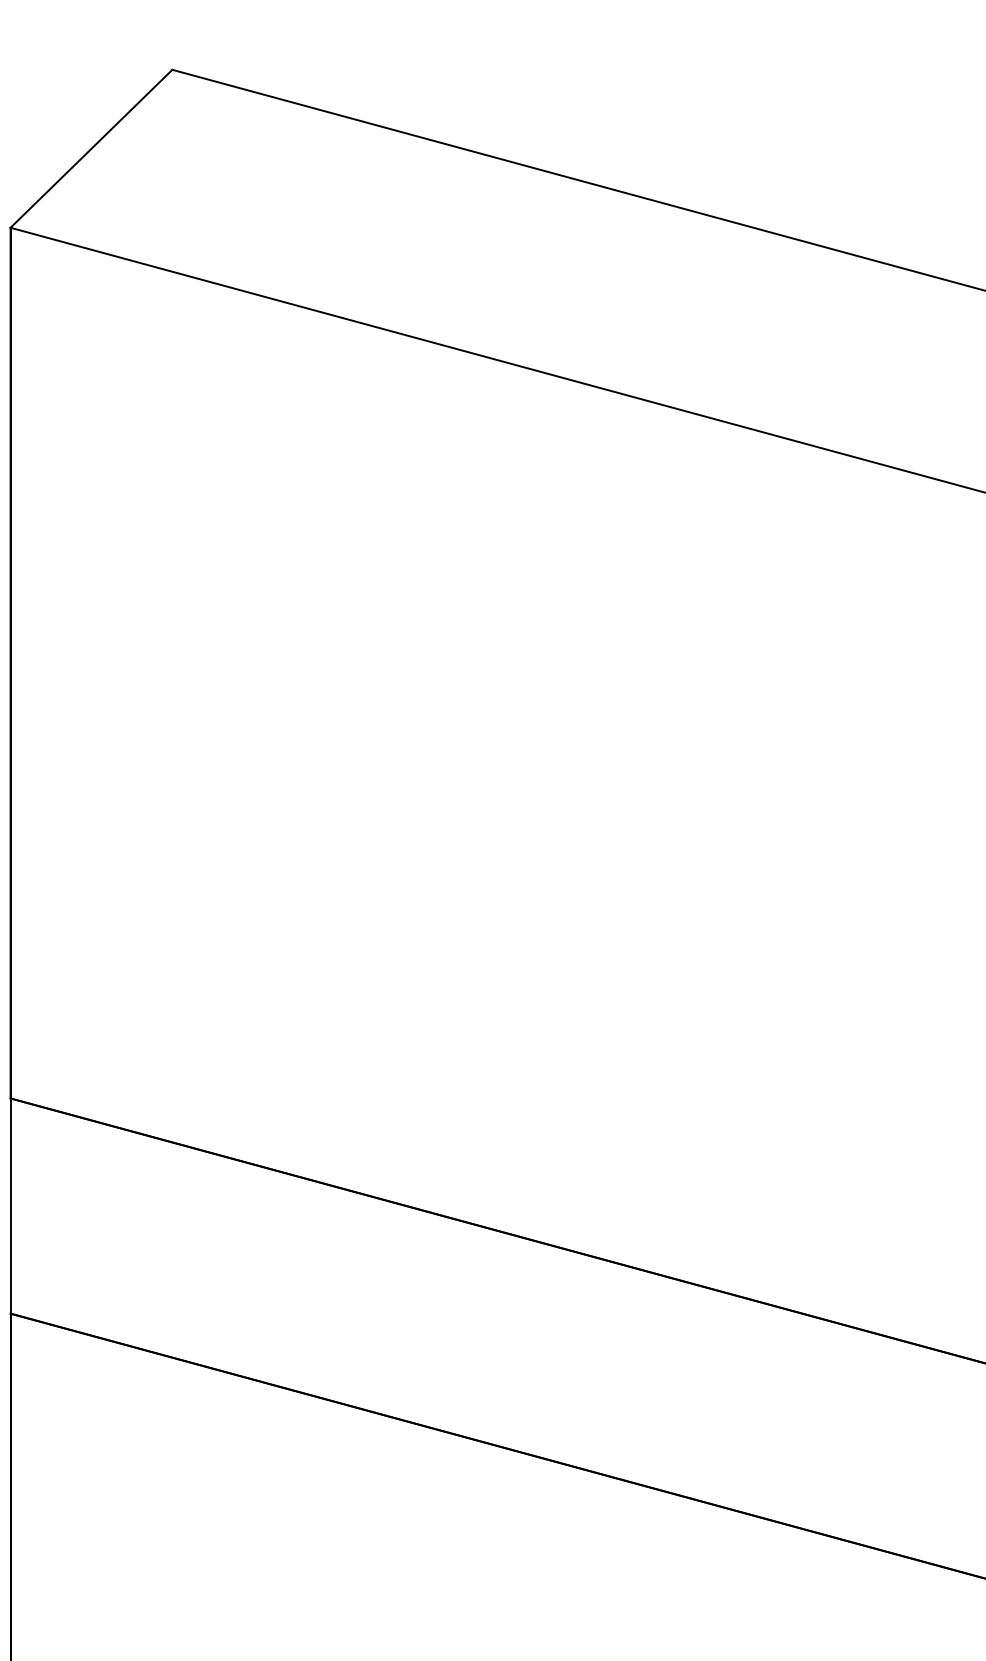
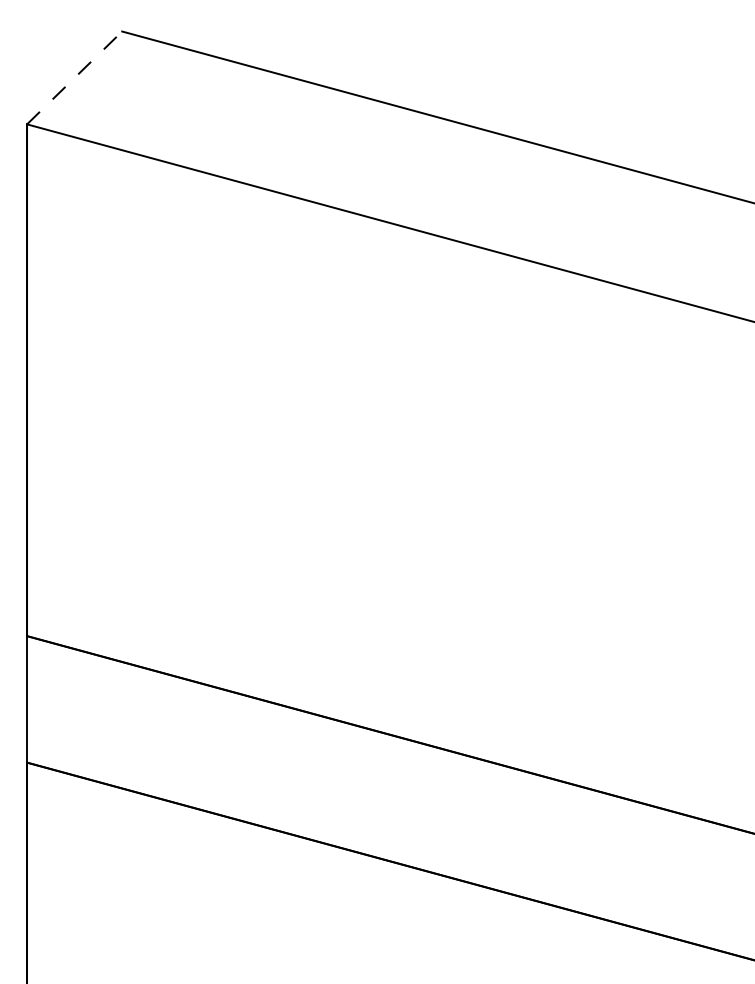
line: (91, 148) -> (74, 77), solid -> dashed

